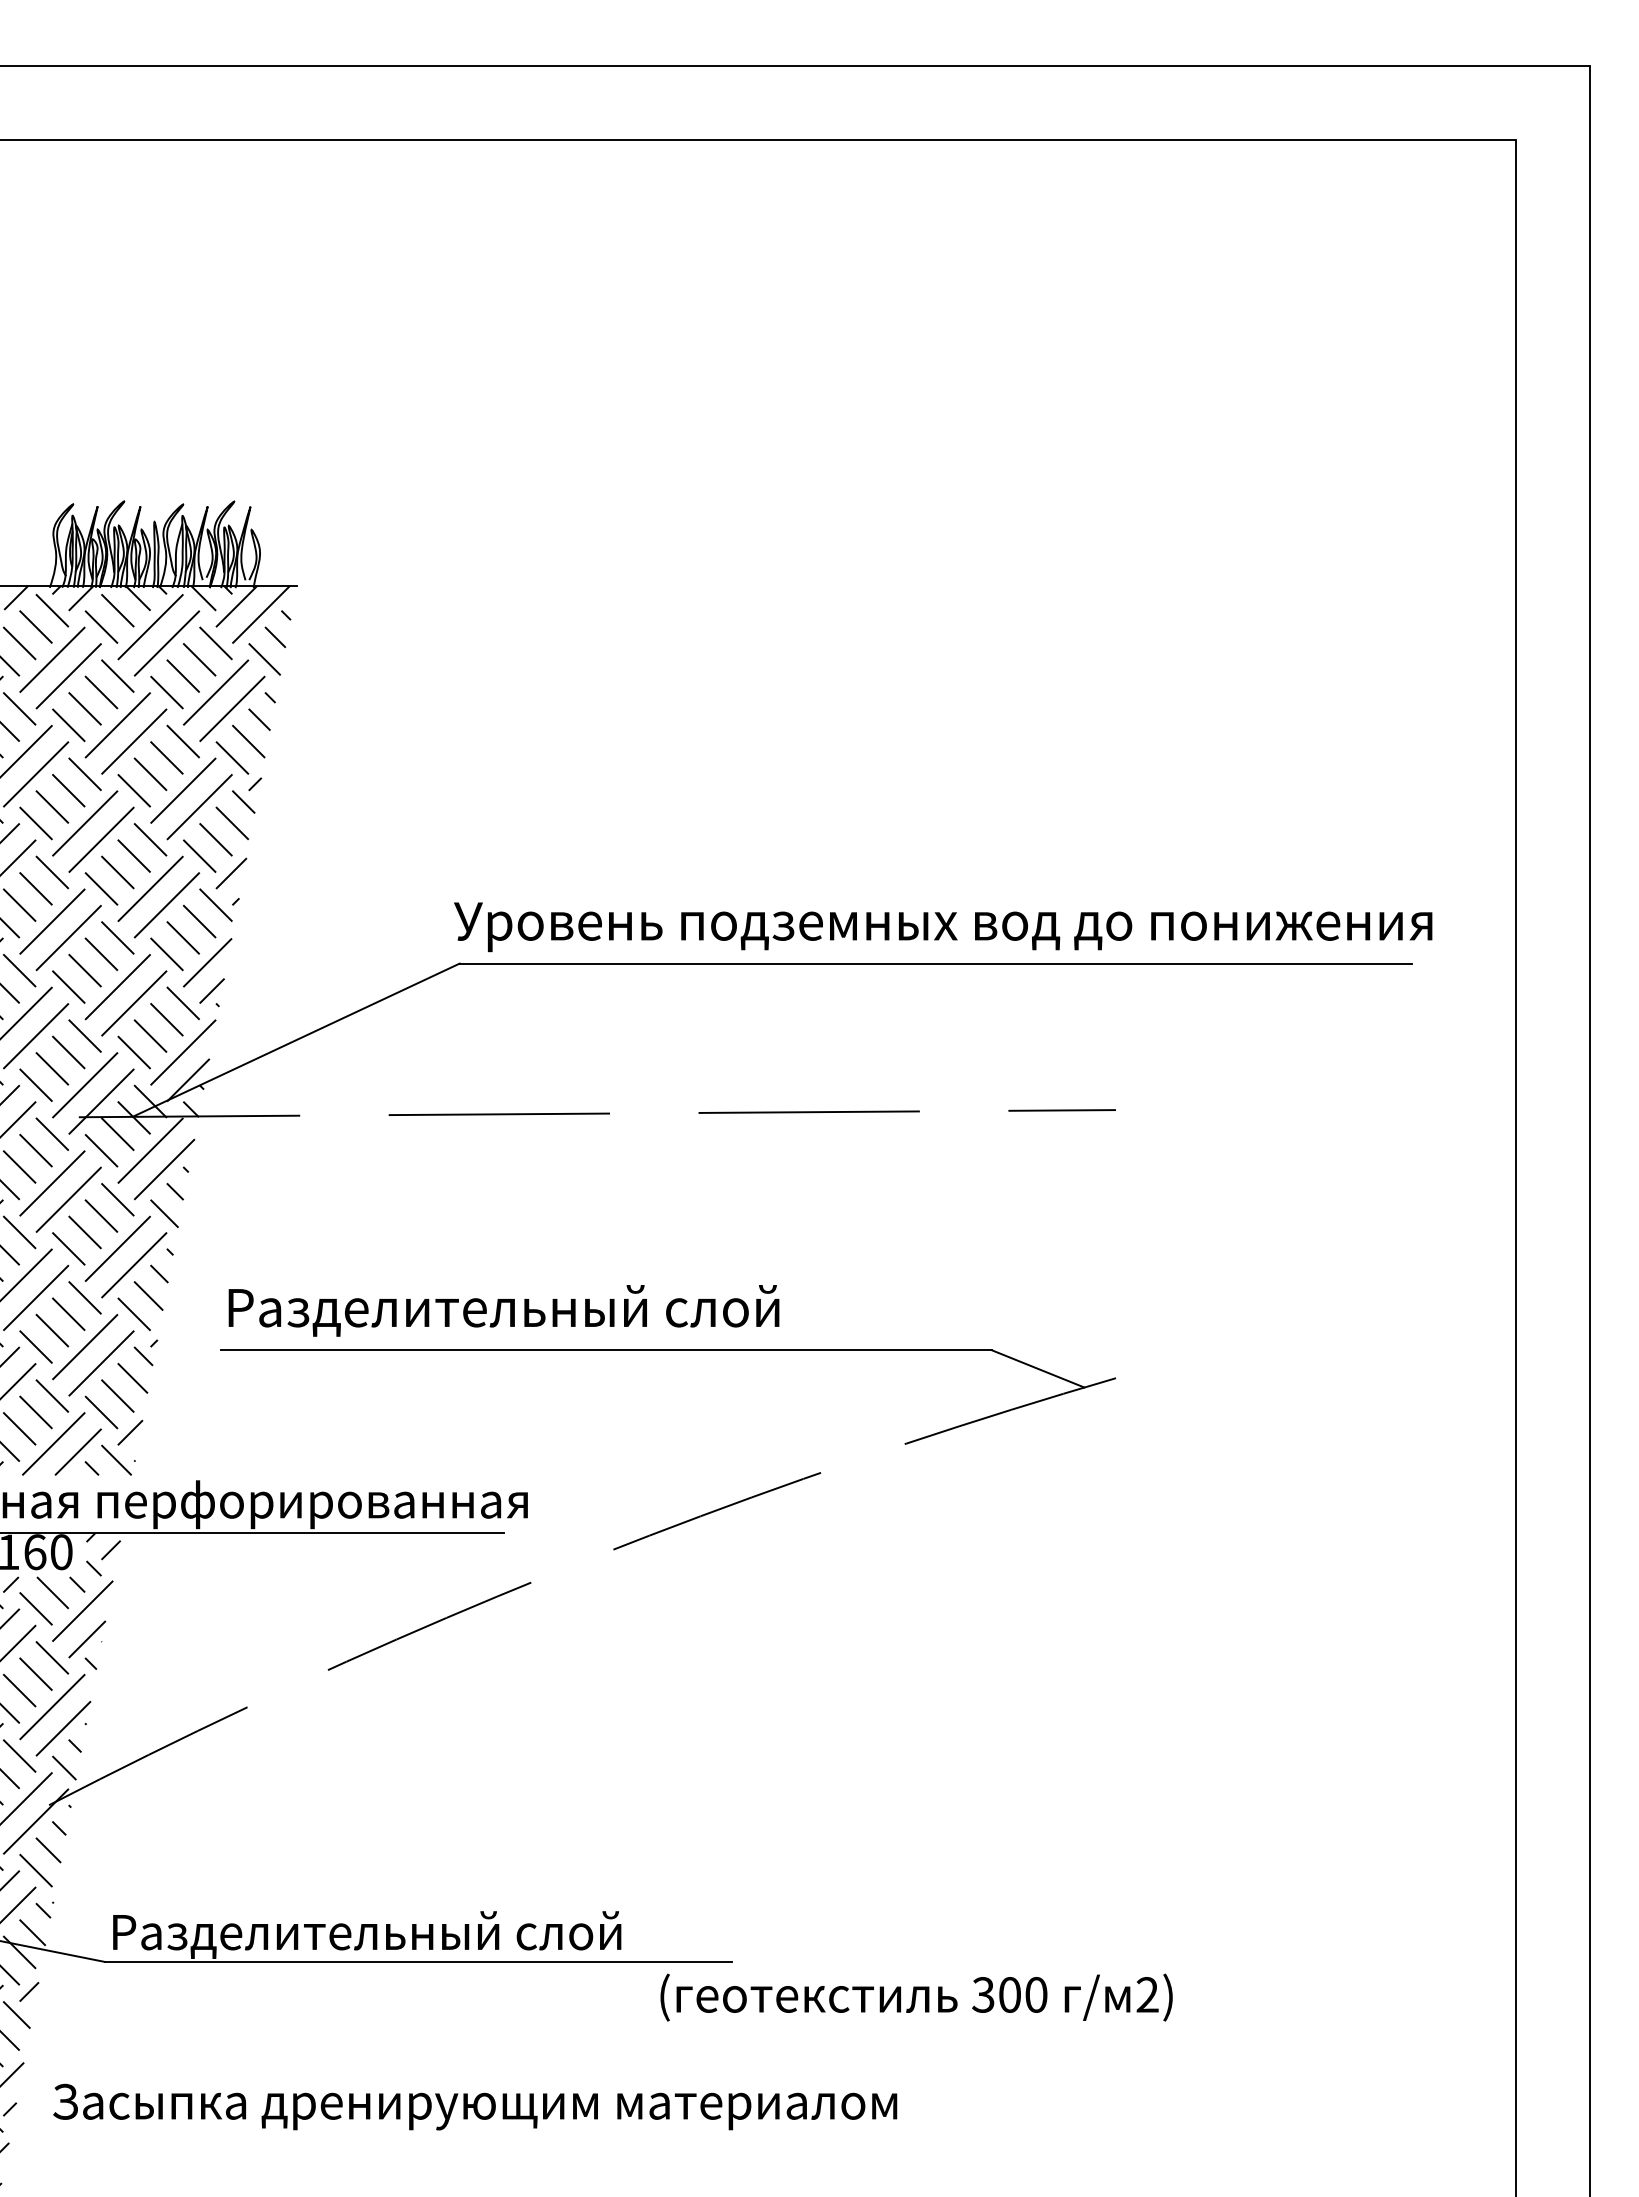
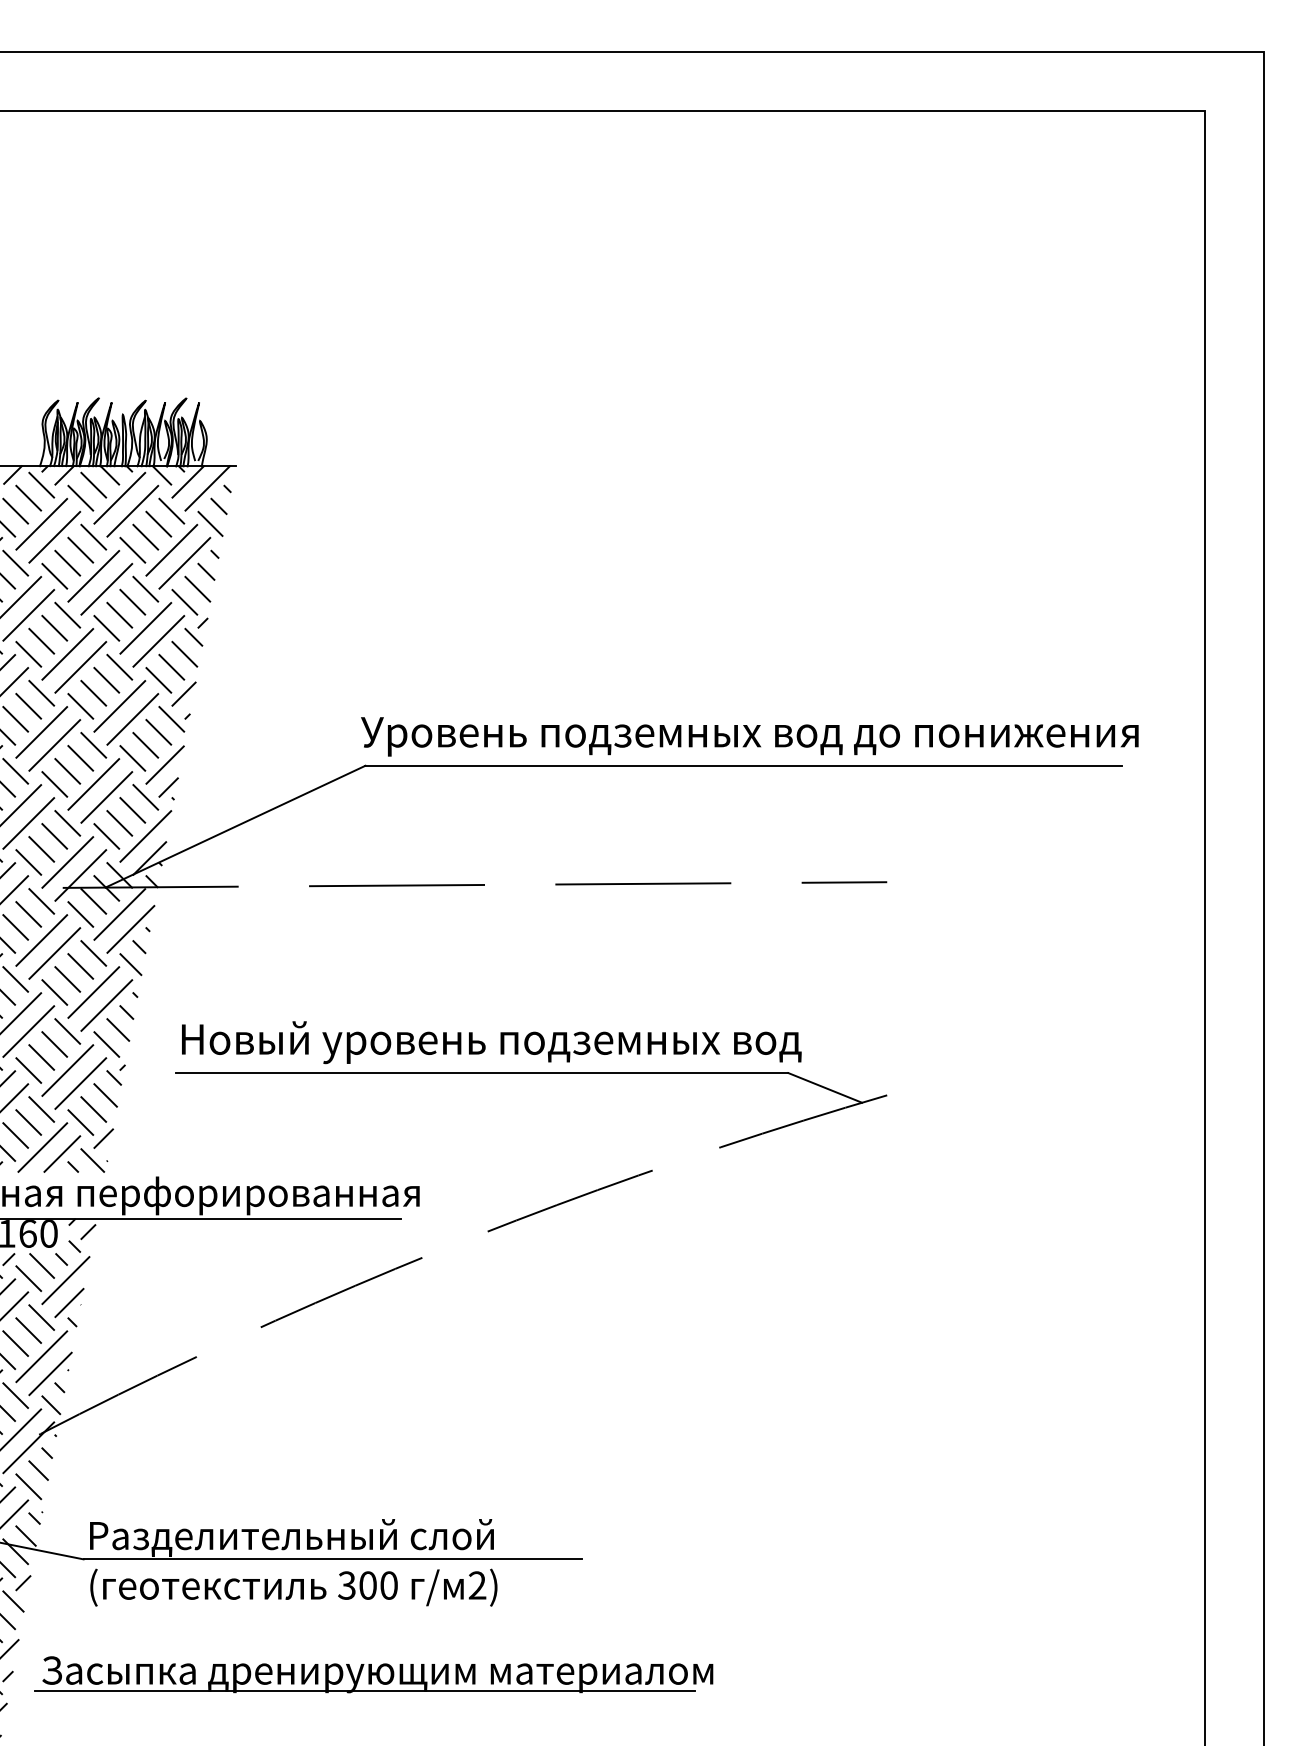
text: (620, 1311) -> (493, 1042), Разделительный слой -> Новый уровень подземных вод
text: (916, 1997) -> (293, 1587), moved
line: (458, 2127) -> (364, 1690), added

